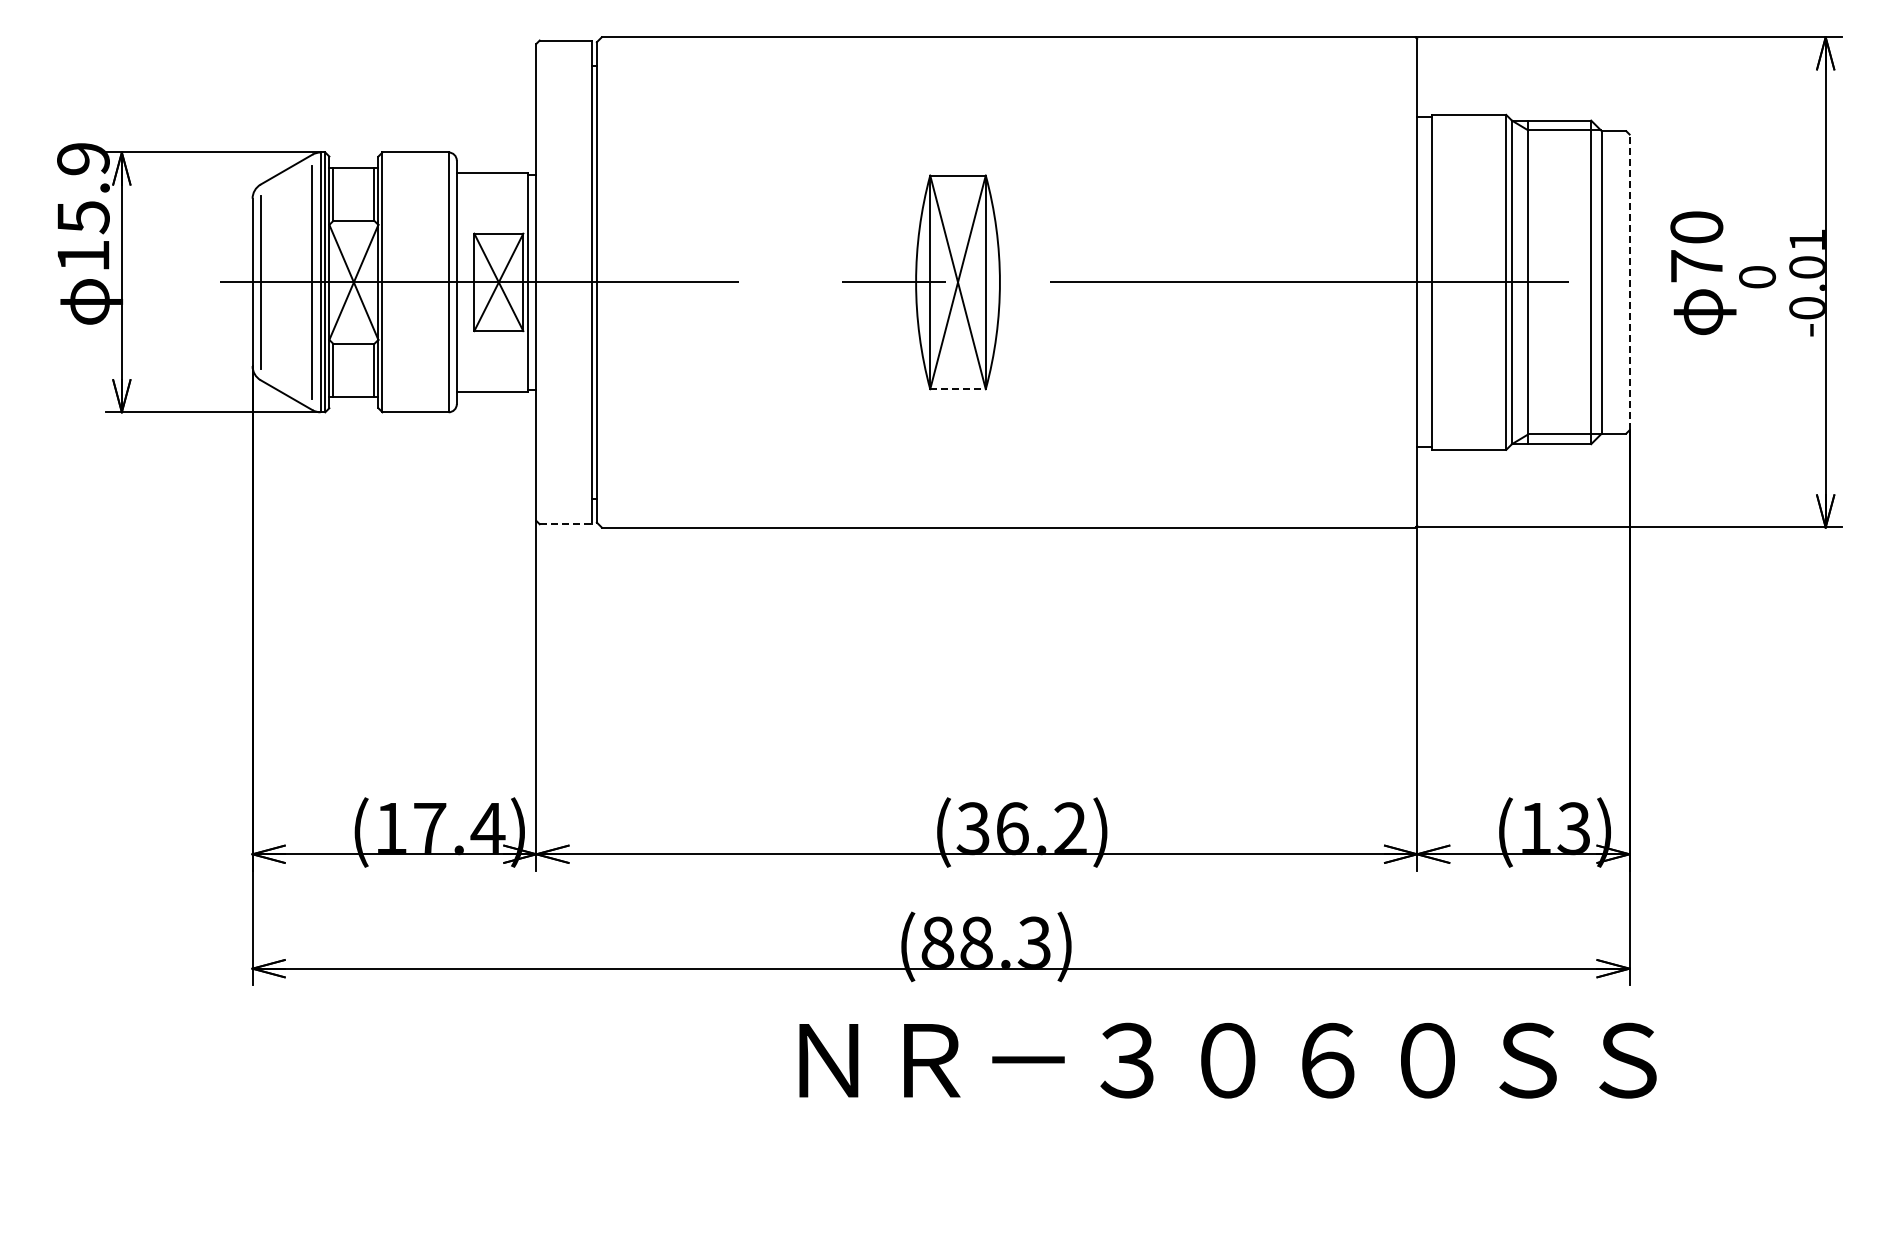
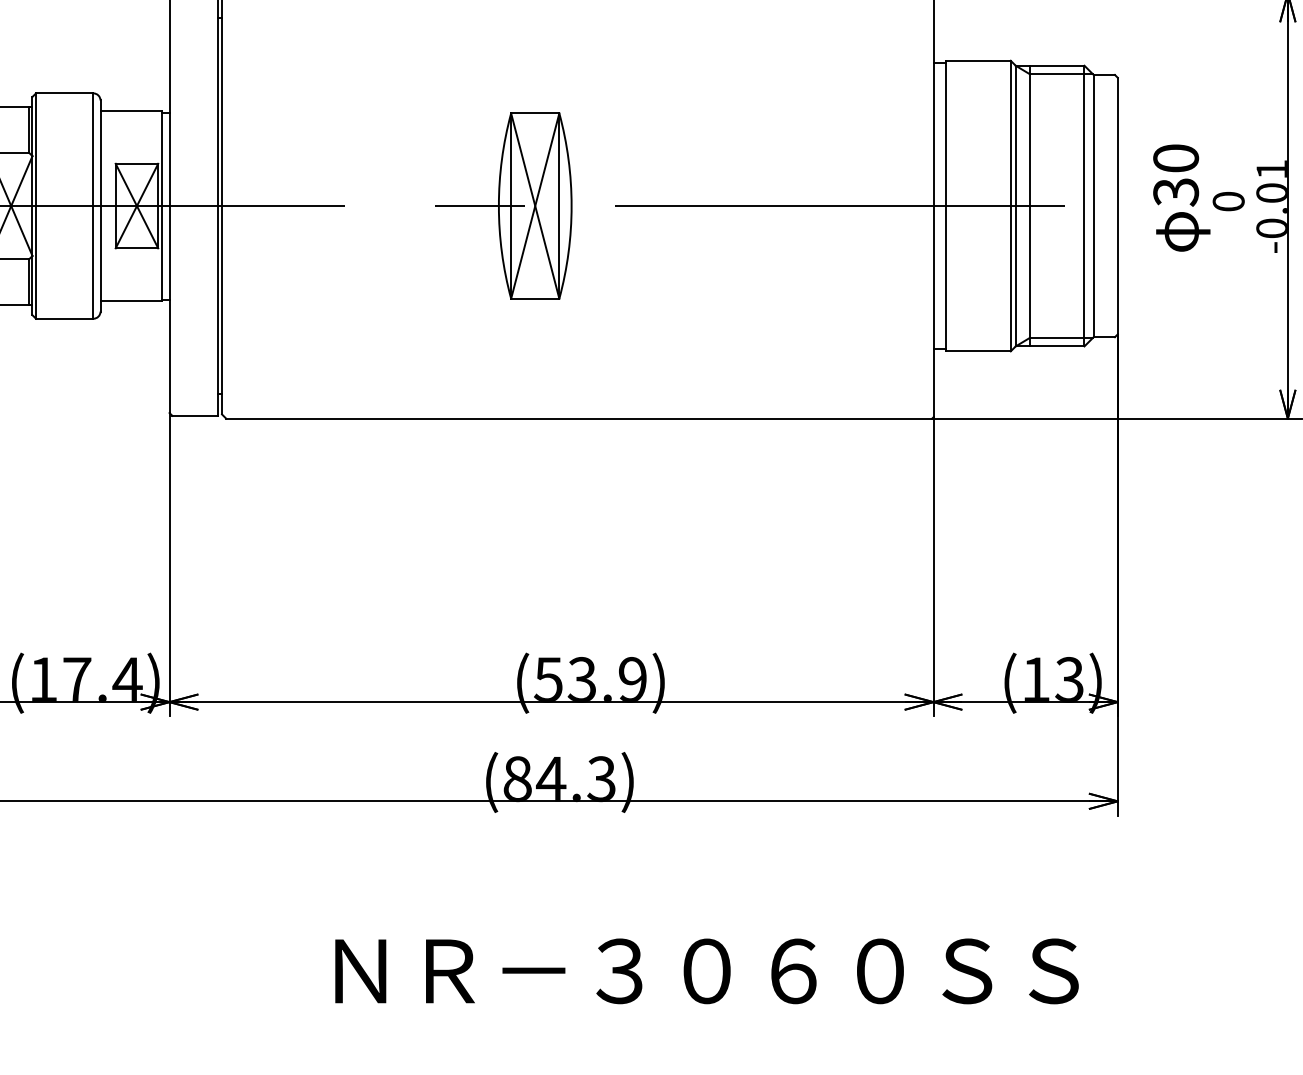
text: (1696, 266) -> (1175, 192), 70 -> 30
line: (1629, 282) -> (1117, 206), dashed -> solid
line: (958, 389) -> (535, 298), dashed -> solid
line: (566, 524) -> (195, 416), dashed -> solid
text: (1021, 828) -> (590, 679), (36.2) -> (53.9)
text: (975, 941) -> (550, 777), (88.3) -> (84.3)
text: (1227, 1060) -> (706, 971), moved

